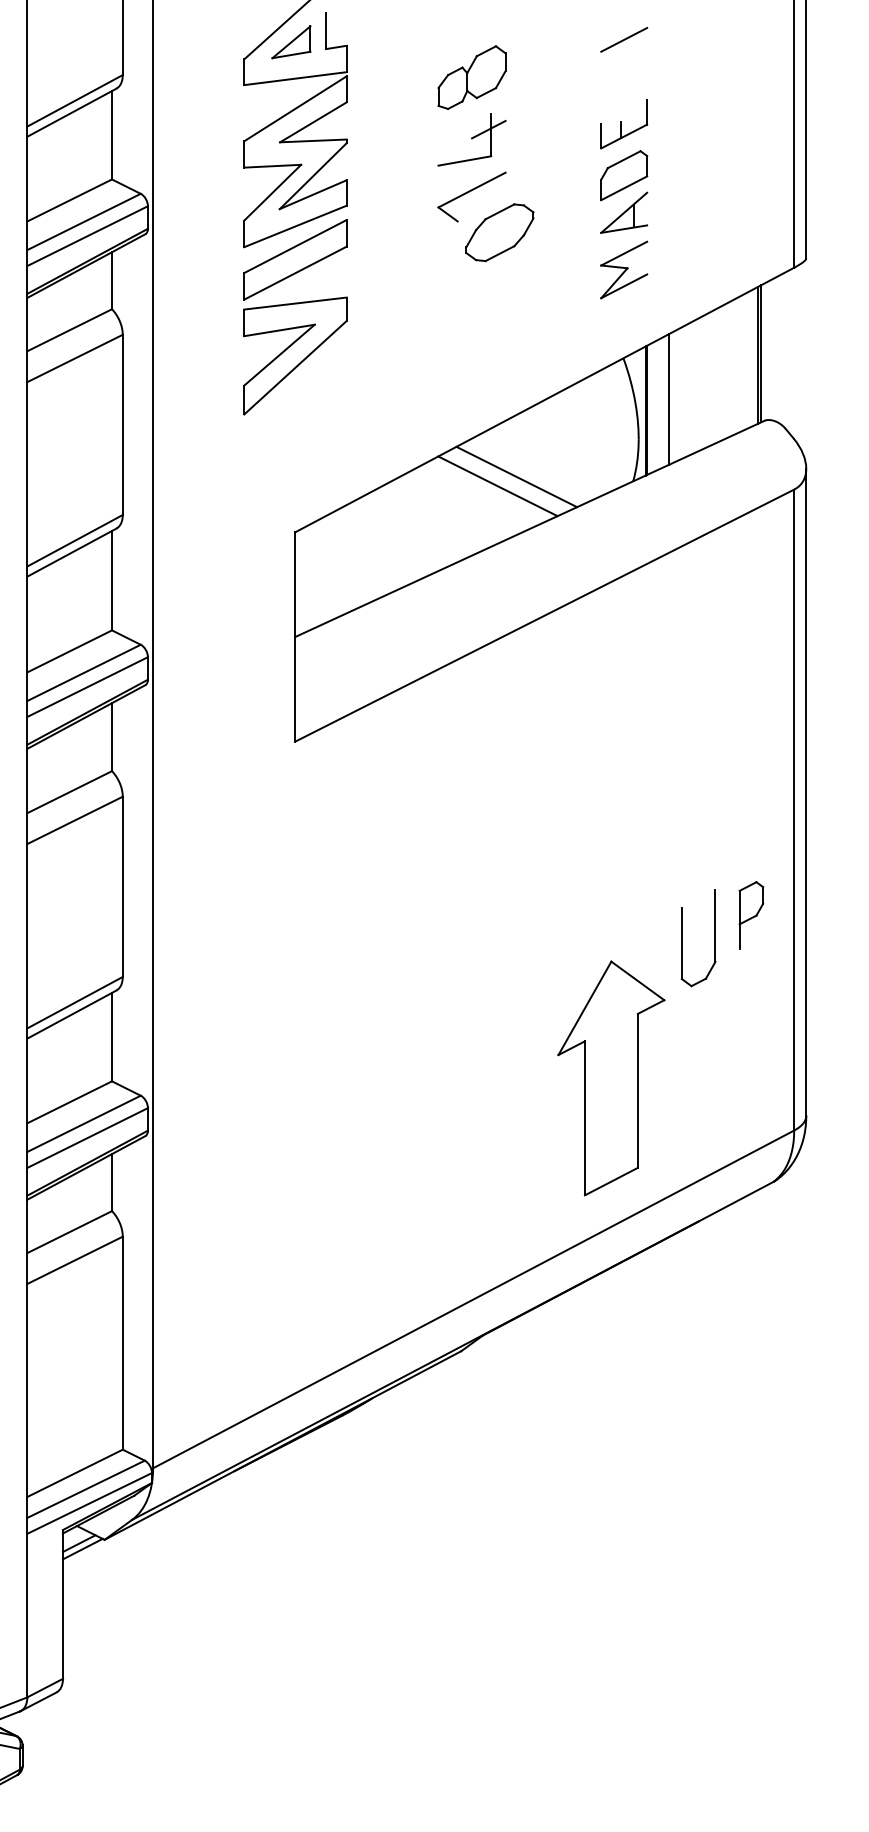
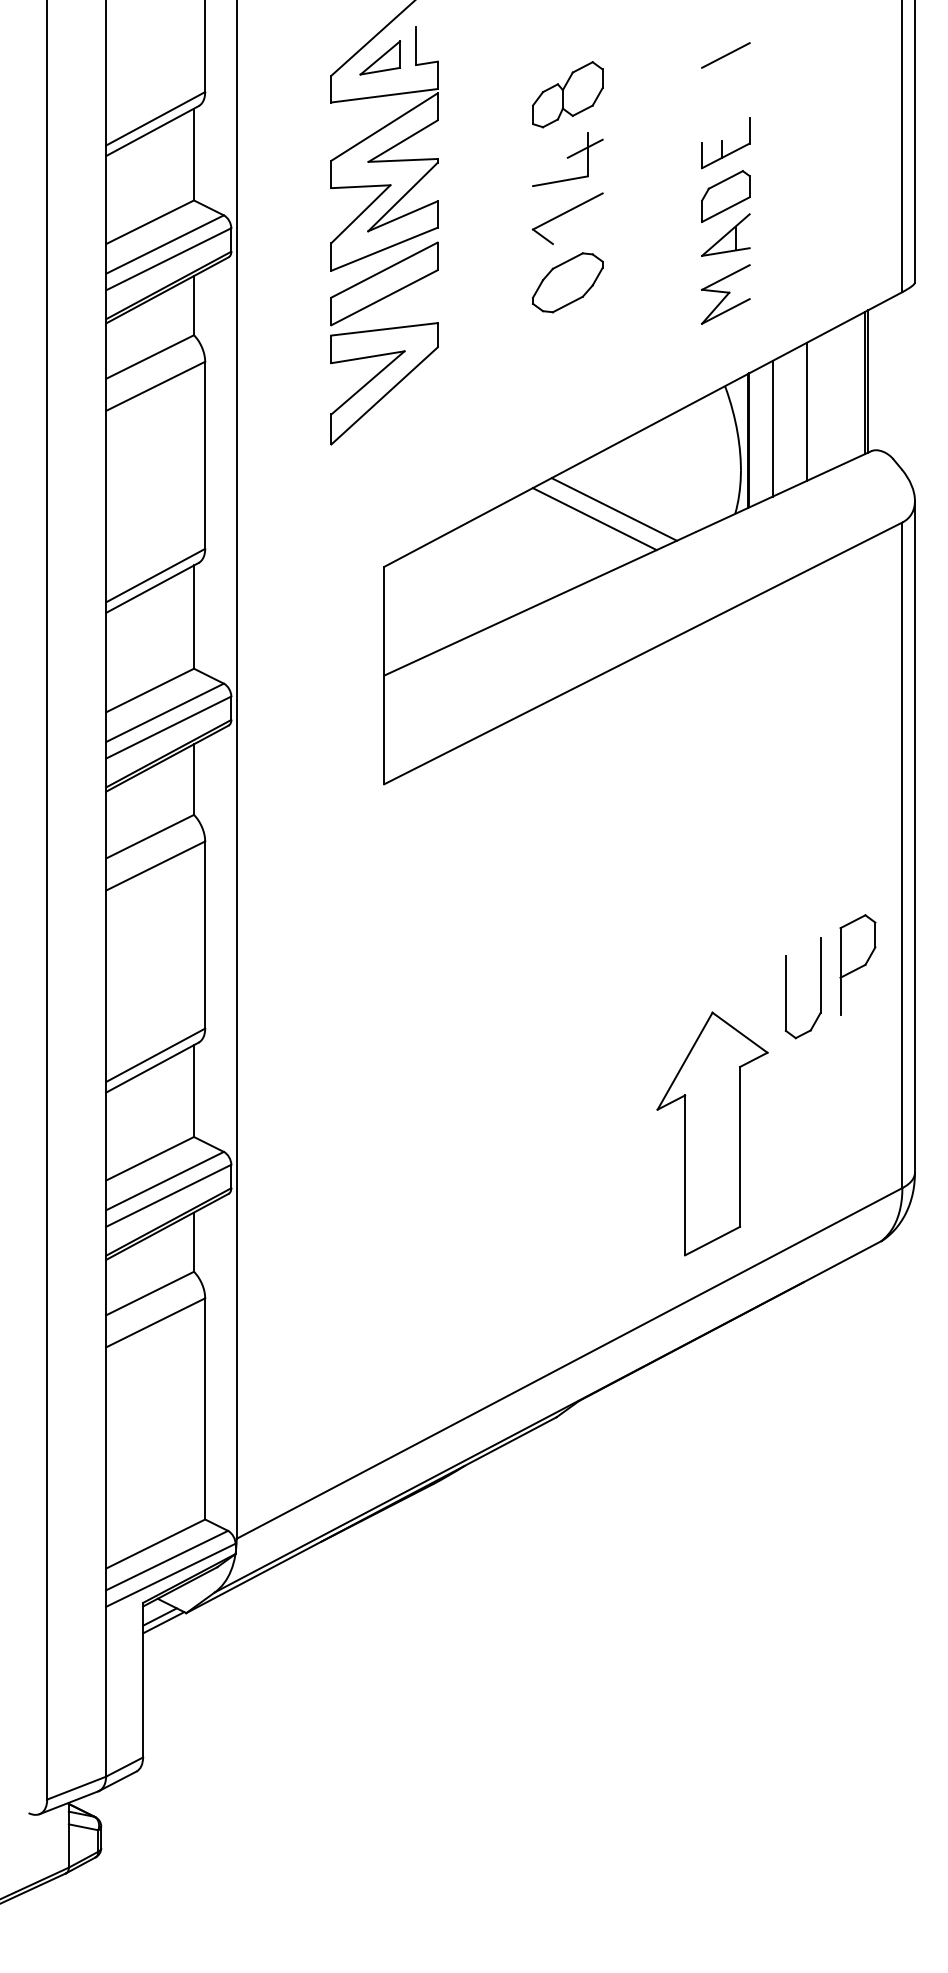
part: (499, 232) -> (567, 282), moved
line: (702, 382) -> (807, 411), added
part: (750, 915) -> (857, 964), size x1.43

